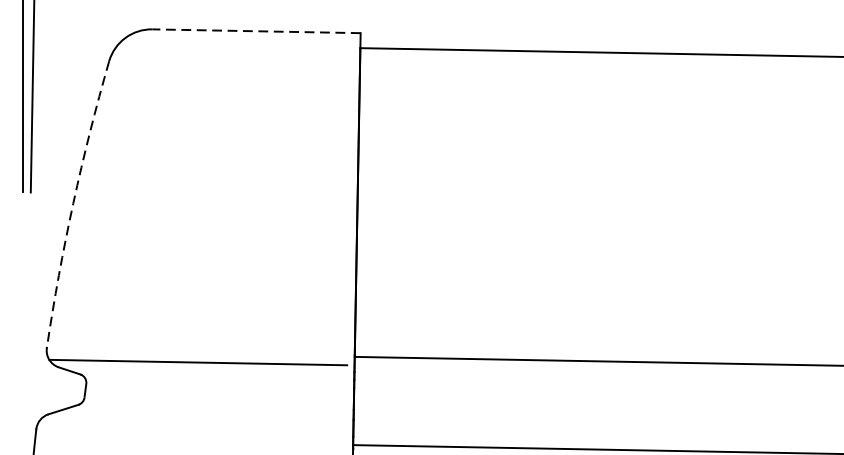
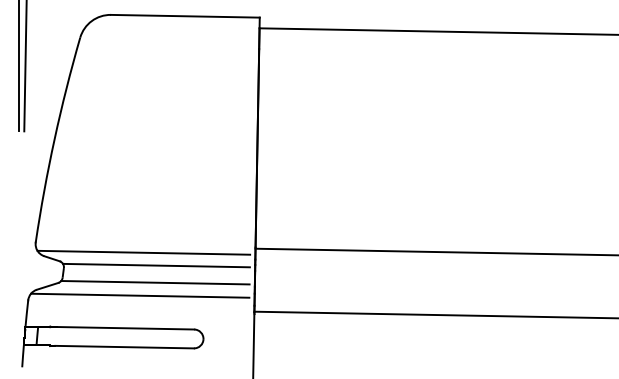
line: (255, 31) -> (184, 16), dashed -> solid
arc: (73, 203) -> (54, 139), dashed -> solid
line: (215, 380) -> (156, 265), added
line: (214, 404) -> (155, 282), added
line: (193, 422) -> (140, 295), added

